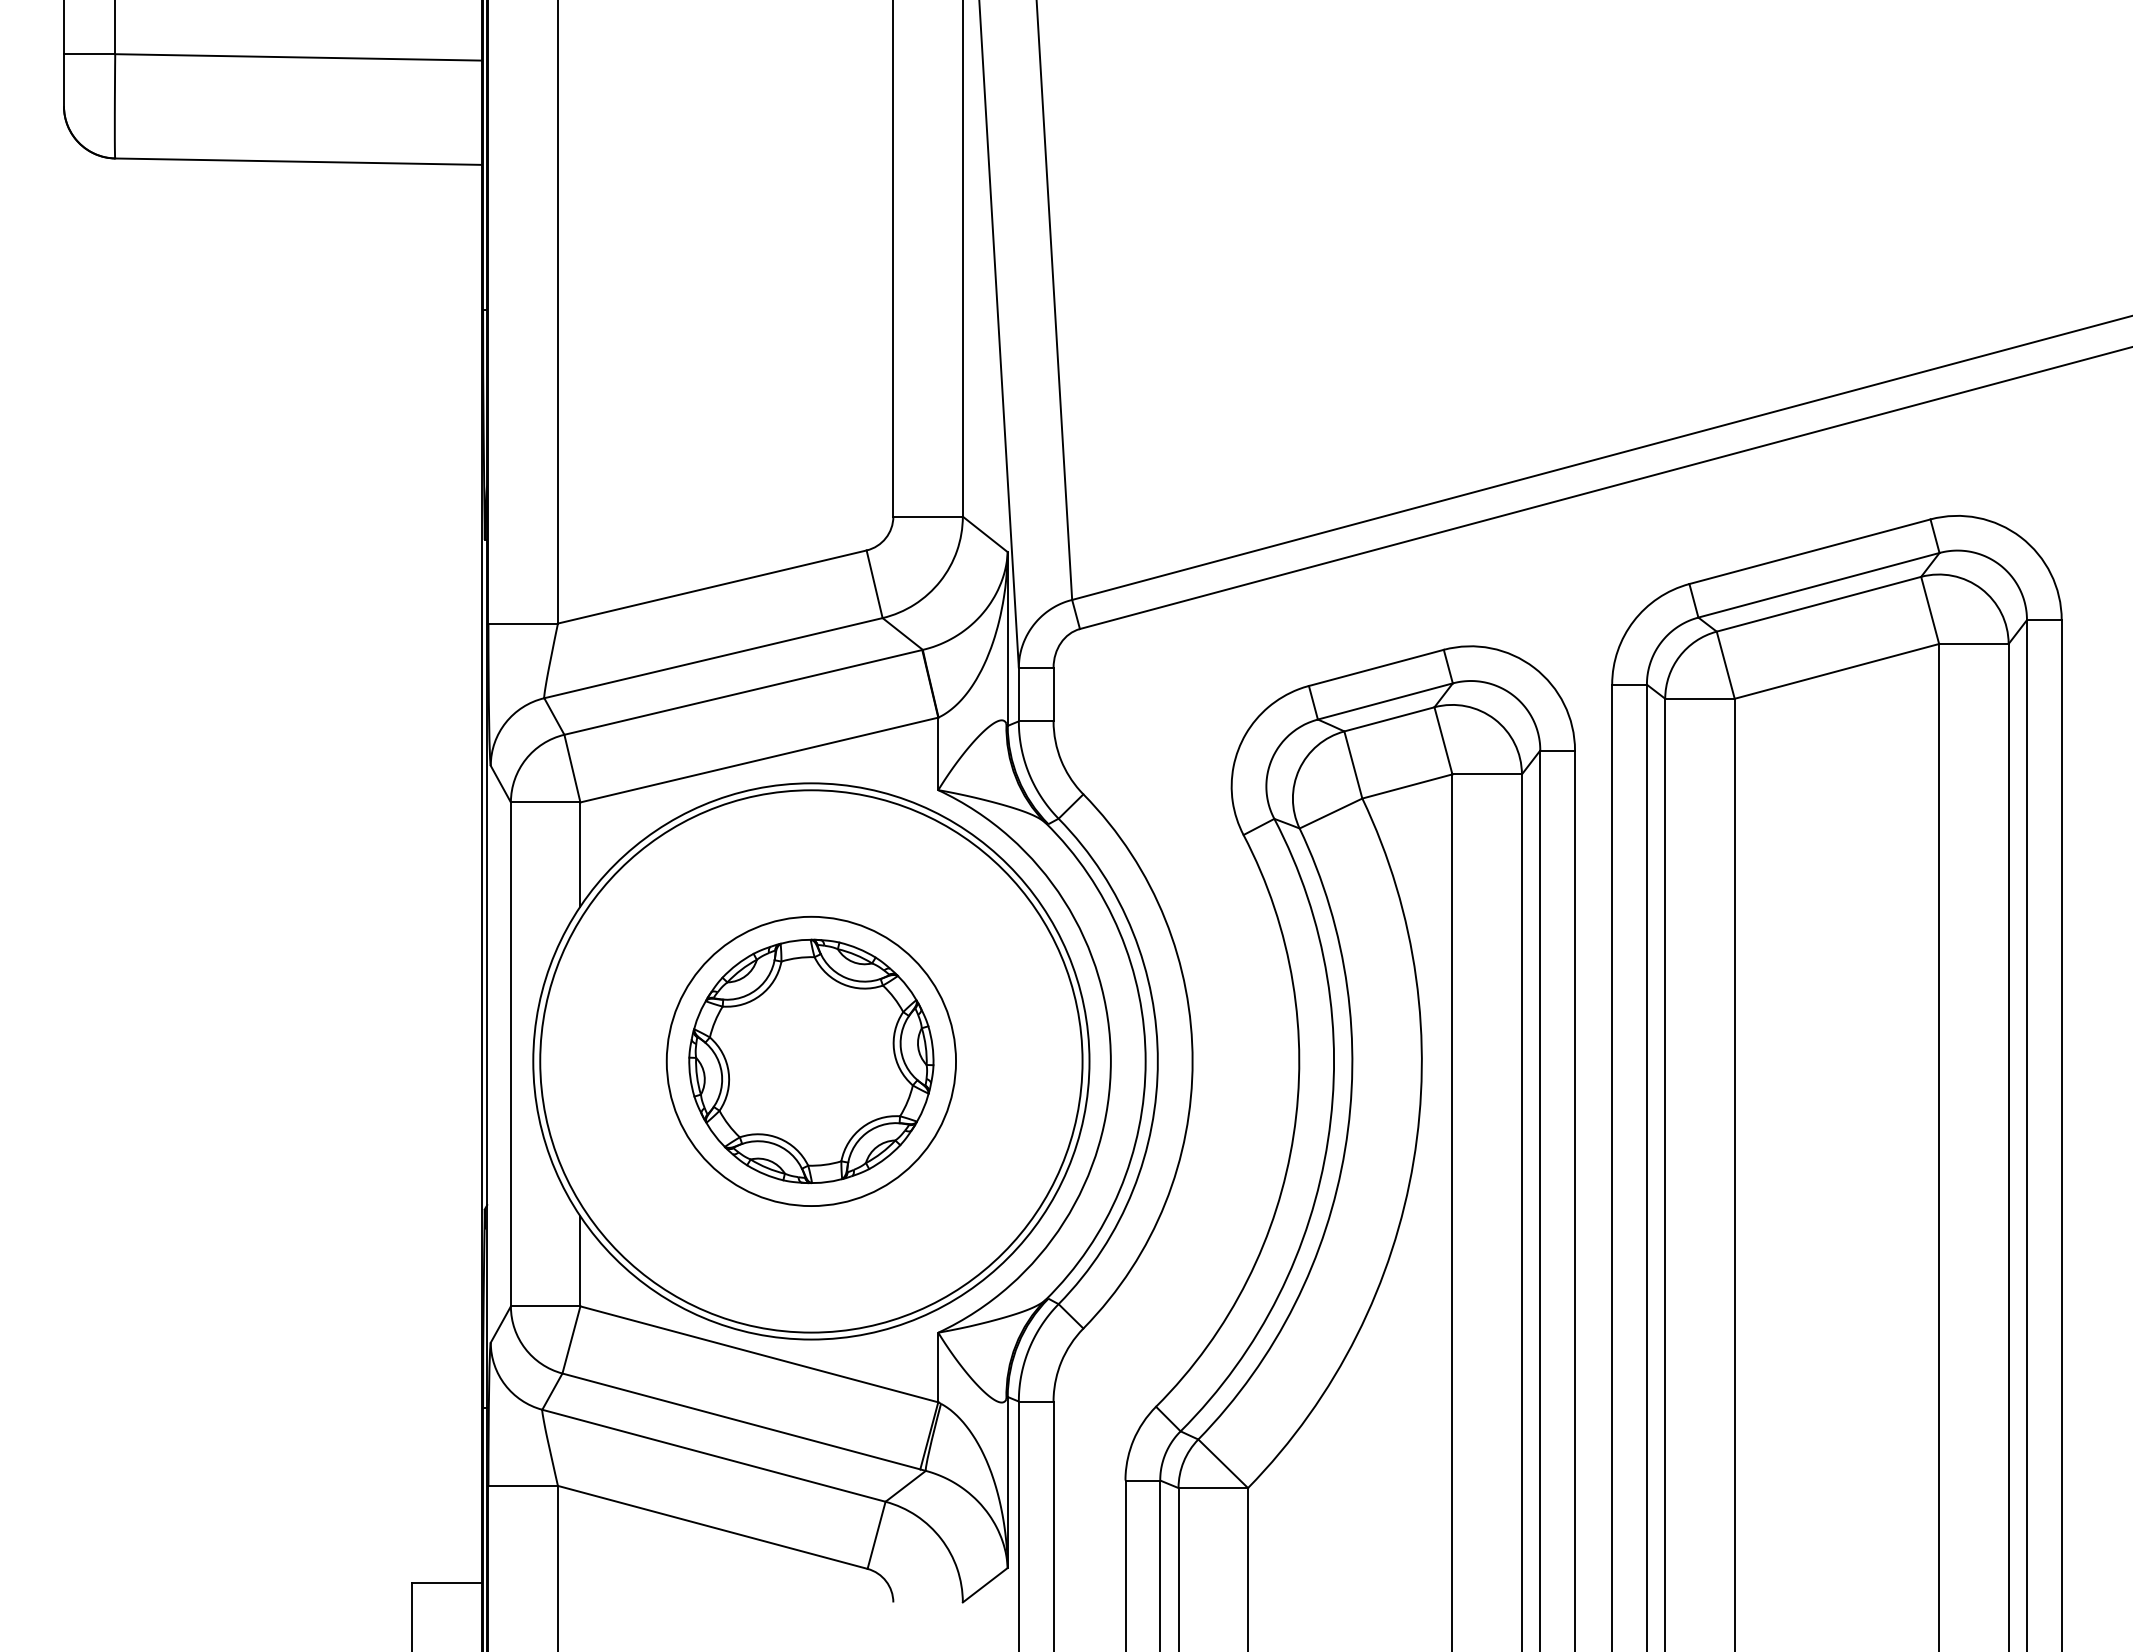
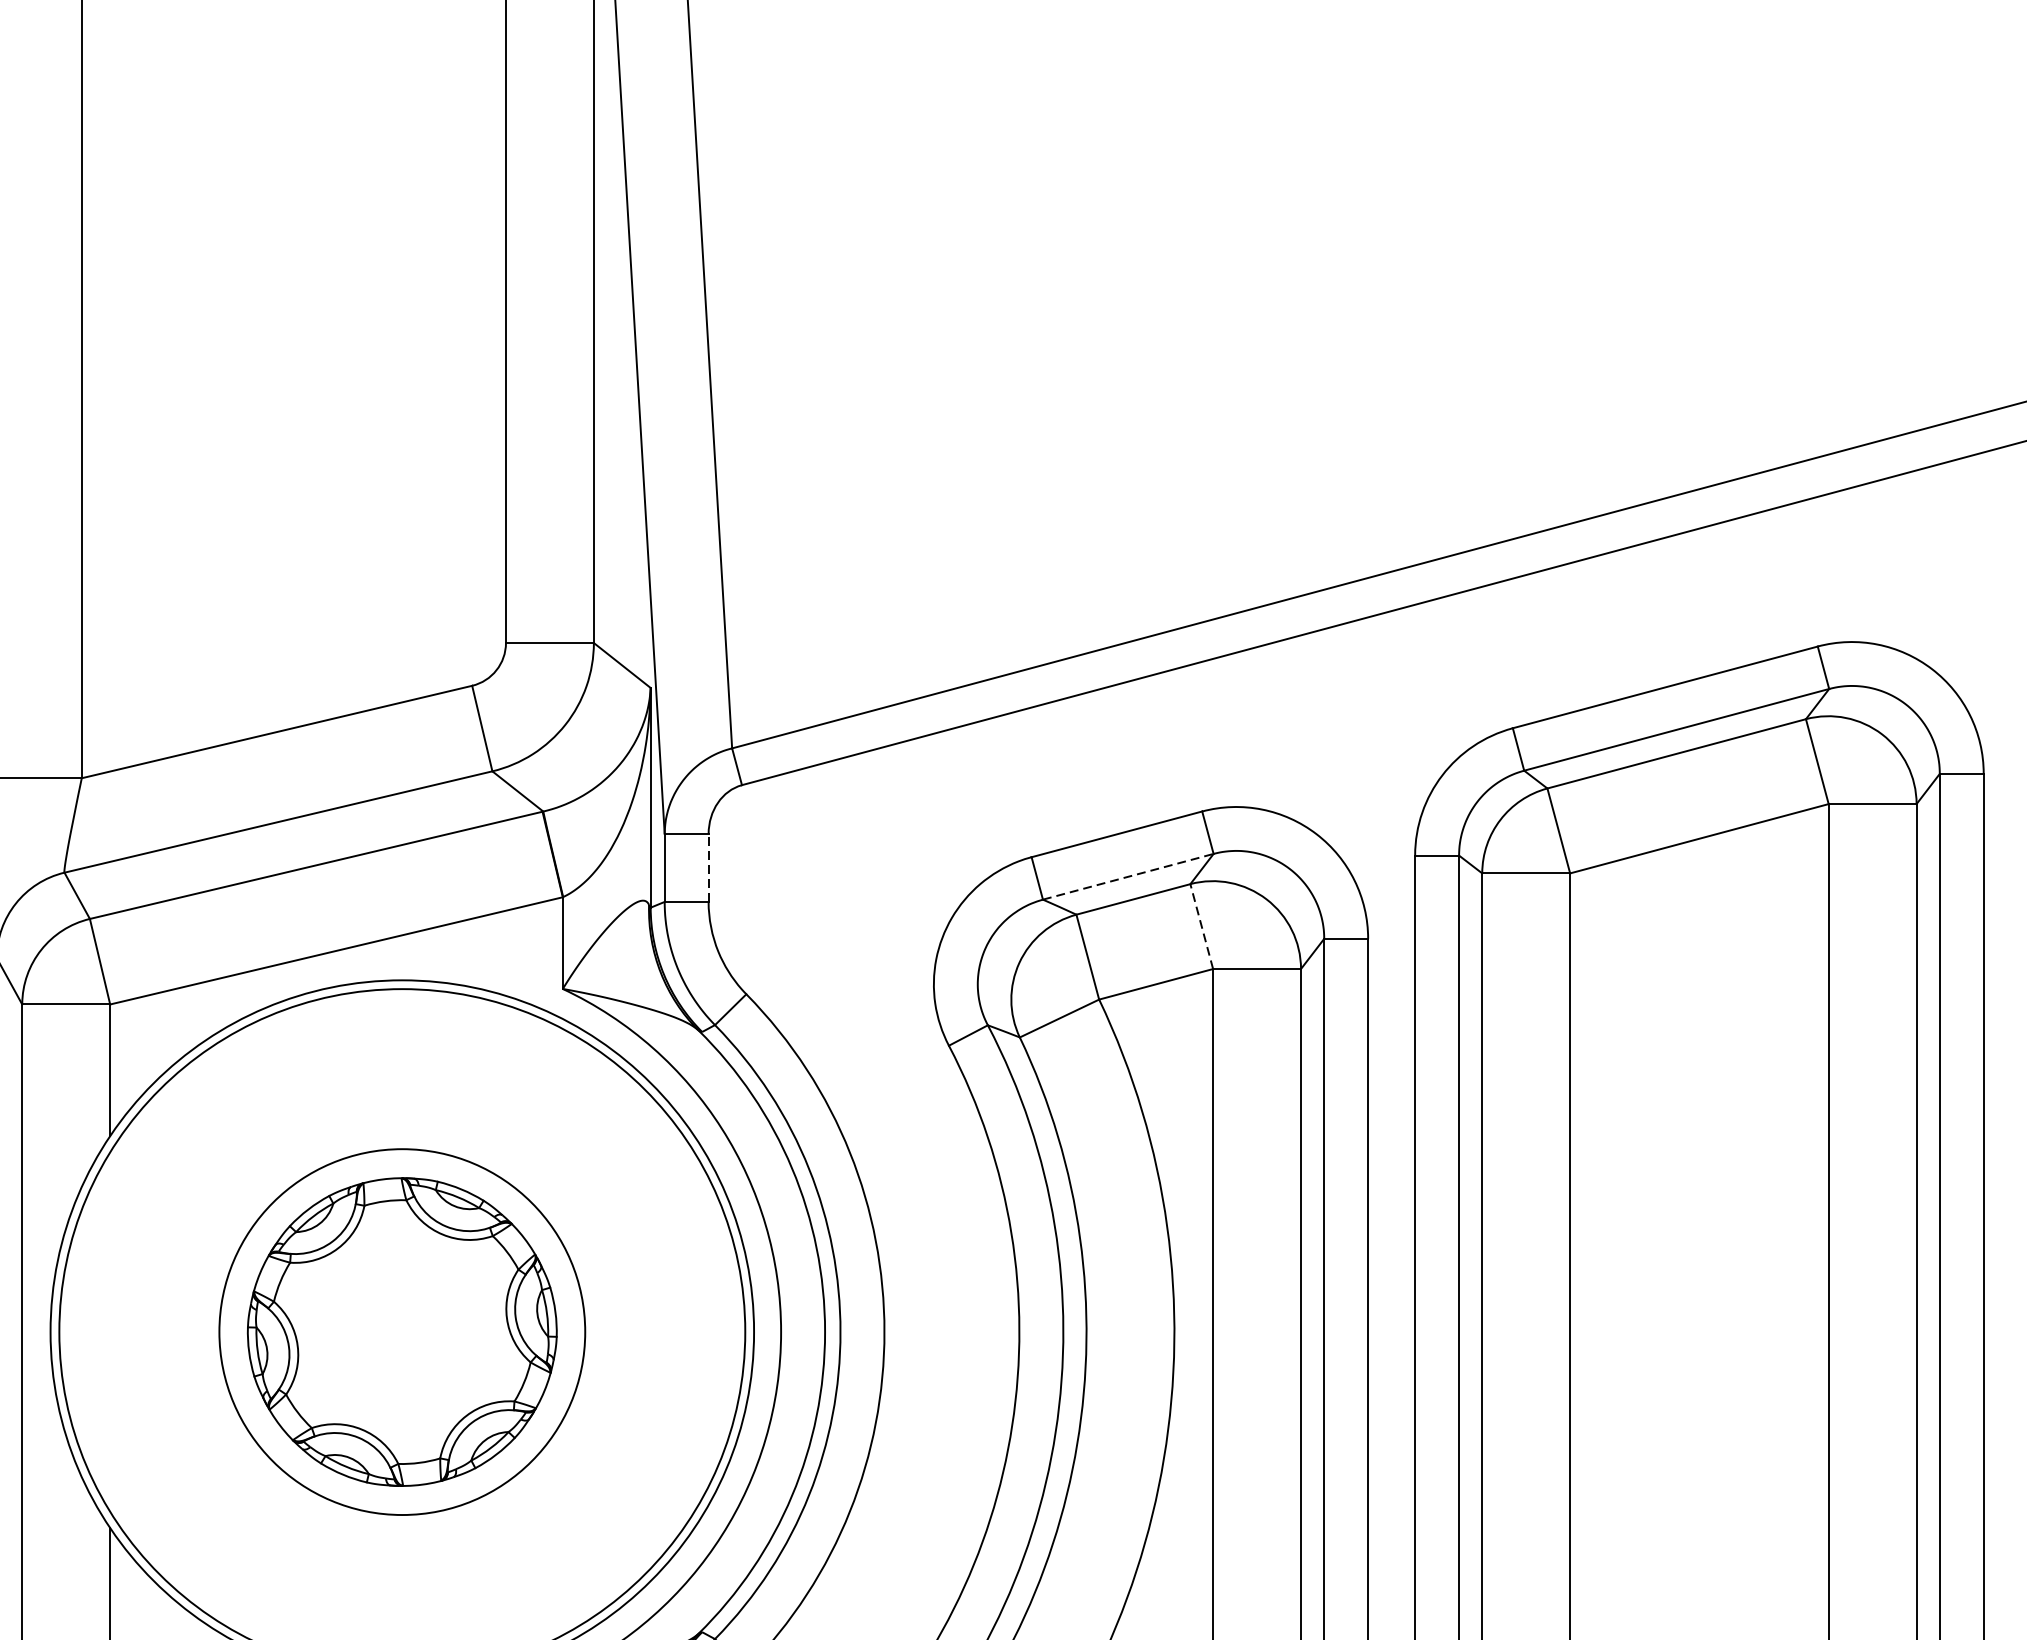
line: (1053, 694) -> (708, 867), solid -> dashed
line: (1385, 701) -> (1128, 876), solid -> dashed
line: (1443, 740) -> (1201, 926), solid -> dashed

